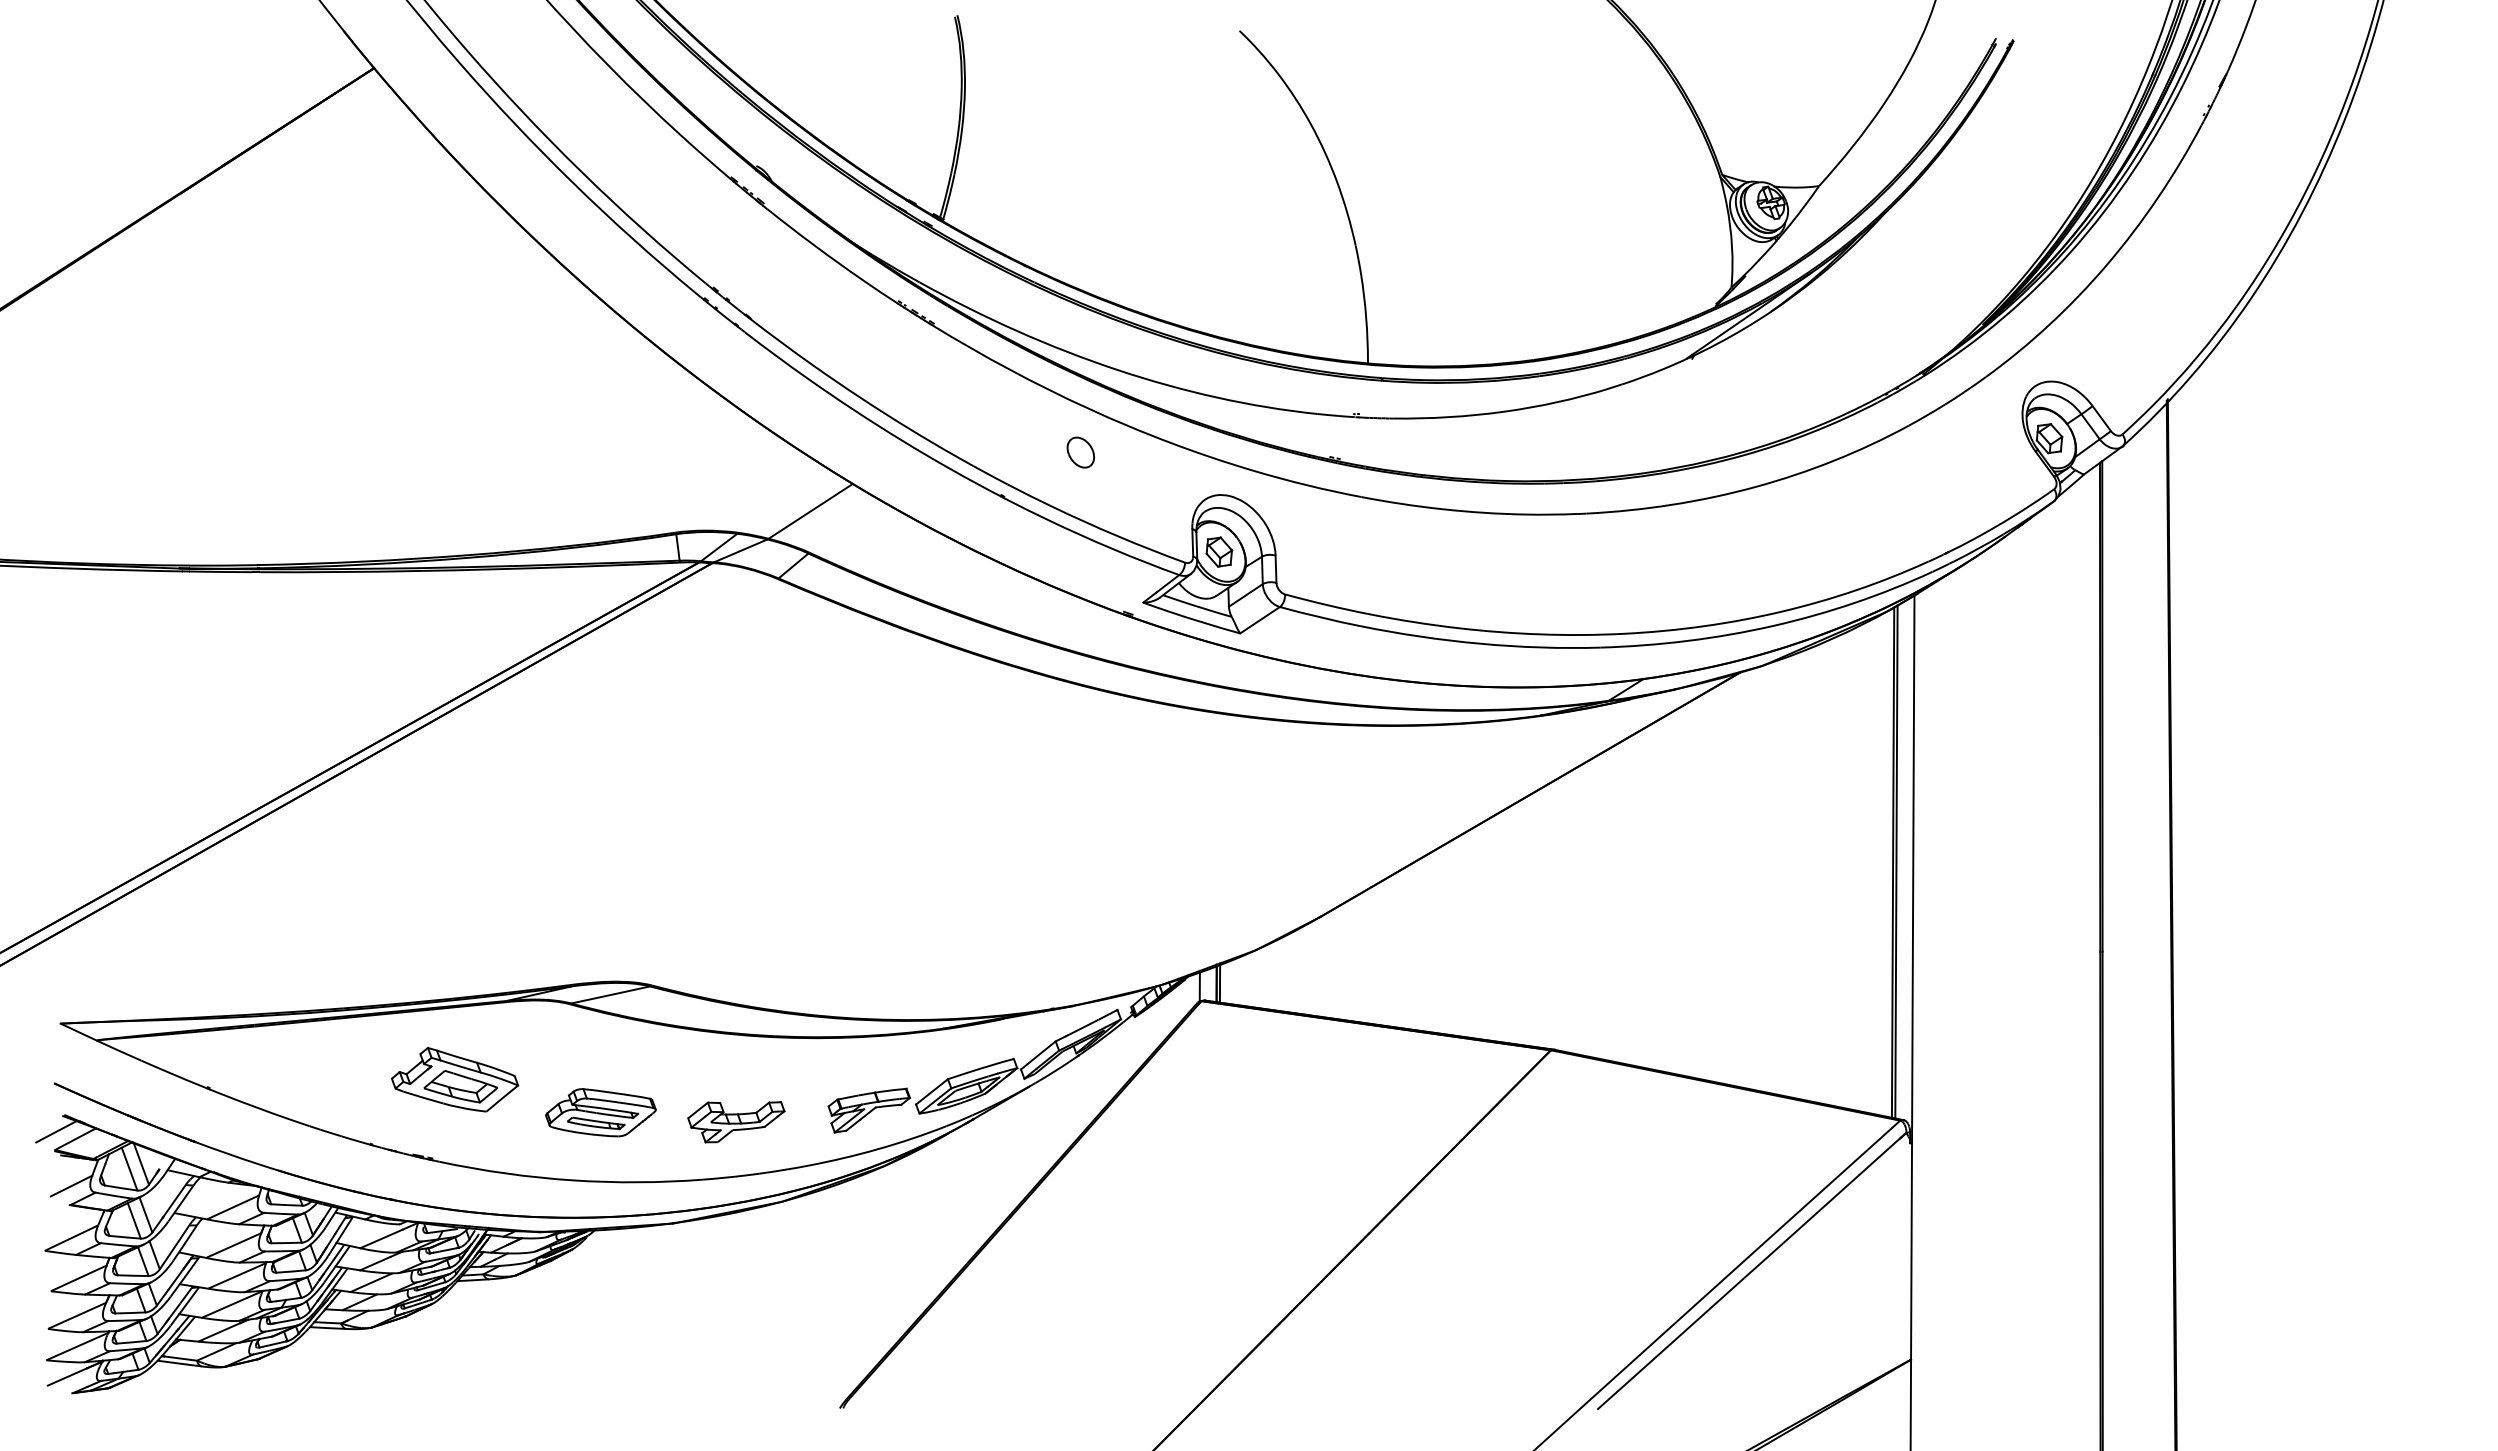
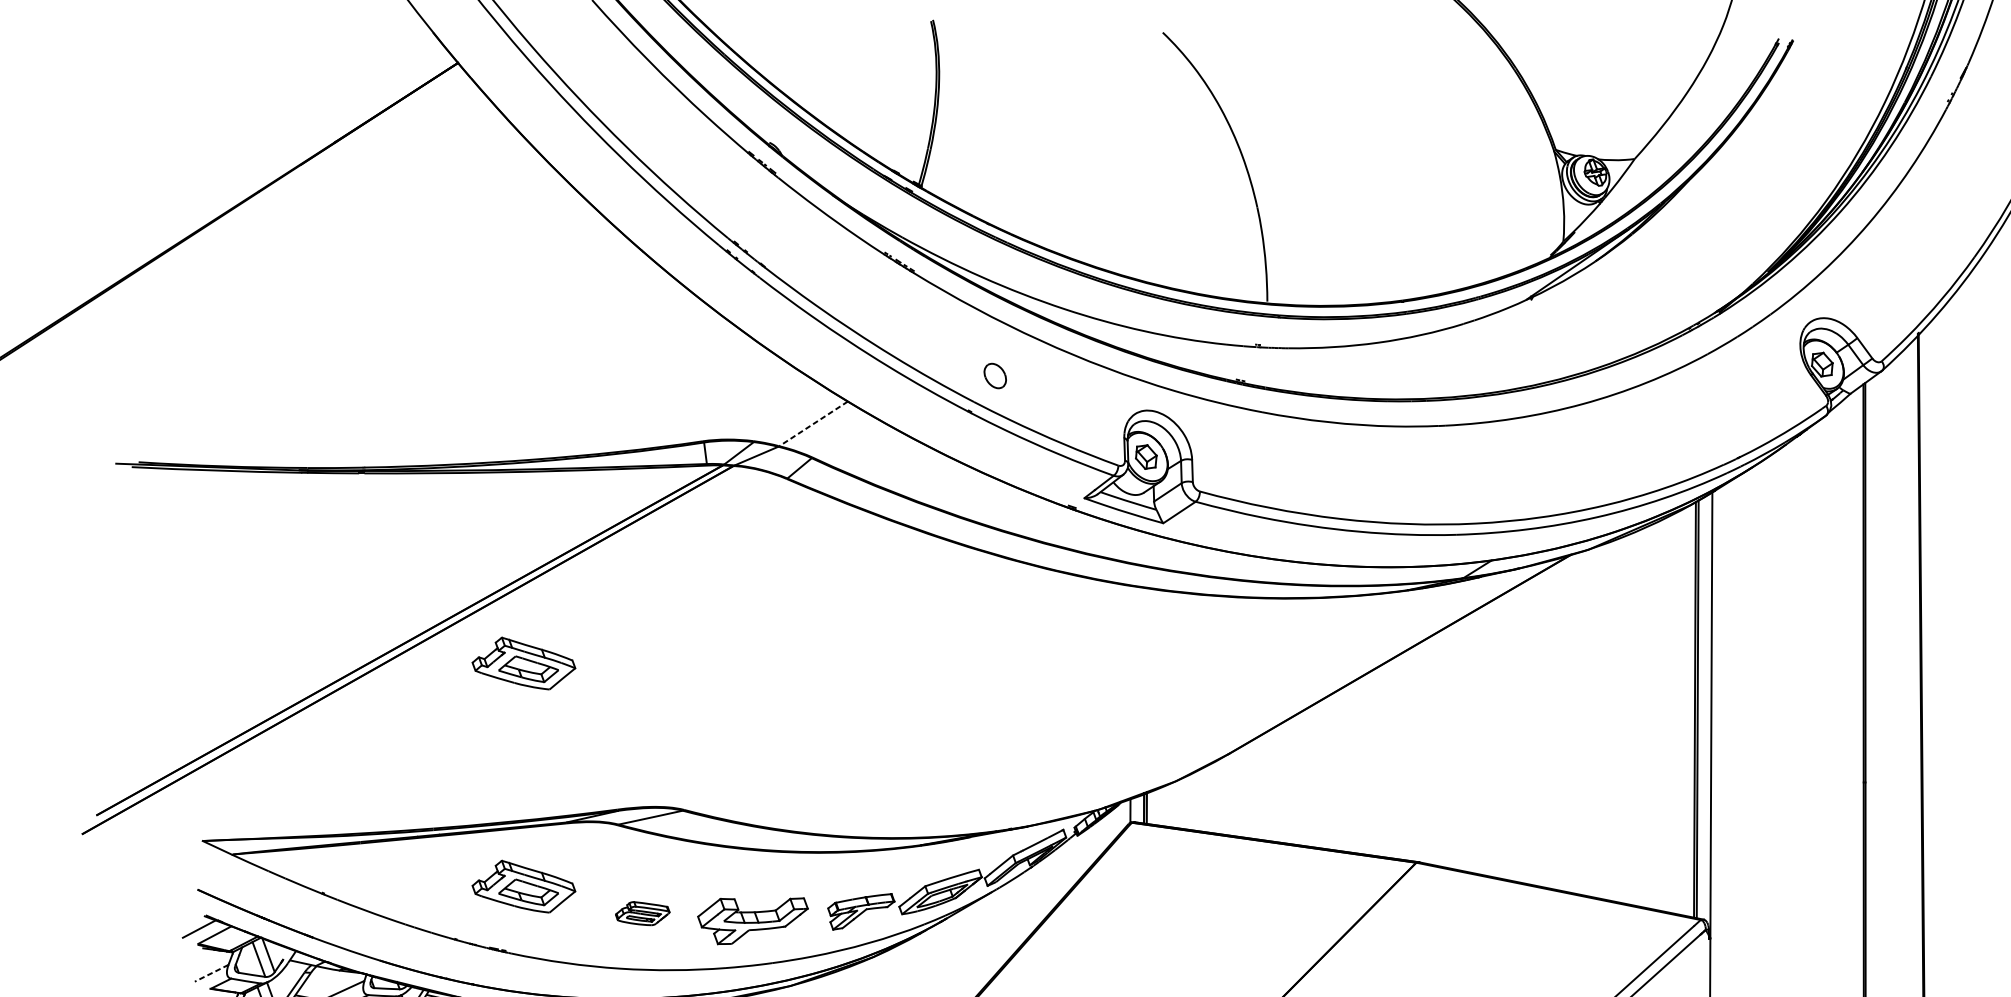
part: (1080, 452) -> (995, 375), moved
line: (810, 511) -> (813, 423), solid -> dashed
part: (454, 805) -> (523, 663), added
part: (600, 1112) -> (642, 913), size x0.6
part: (736, 1122) -> (753, 921), size x1.4
line: (71, 1186) -> (211, 973), solid -> dashed

